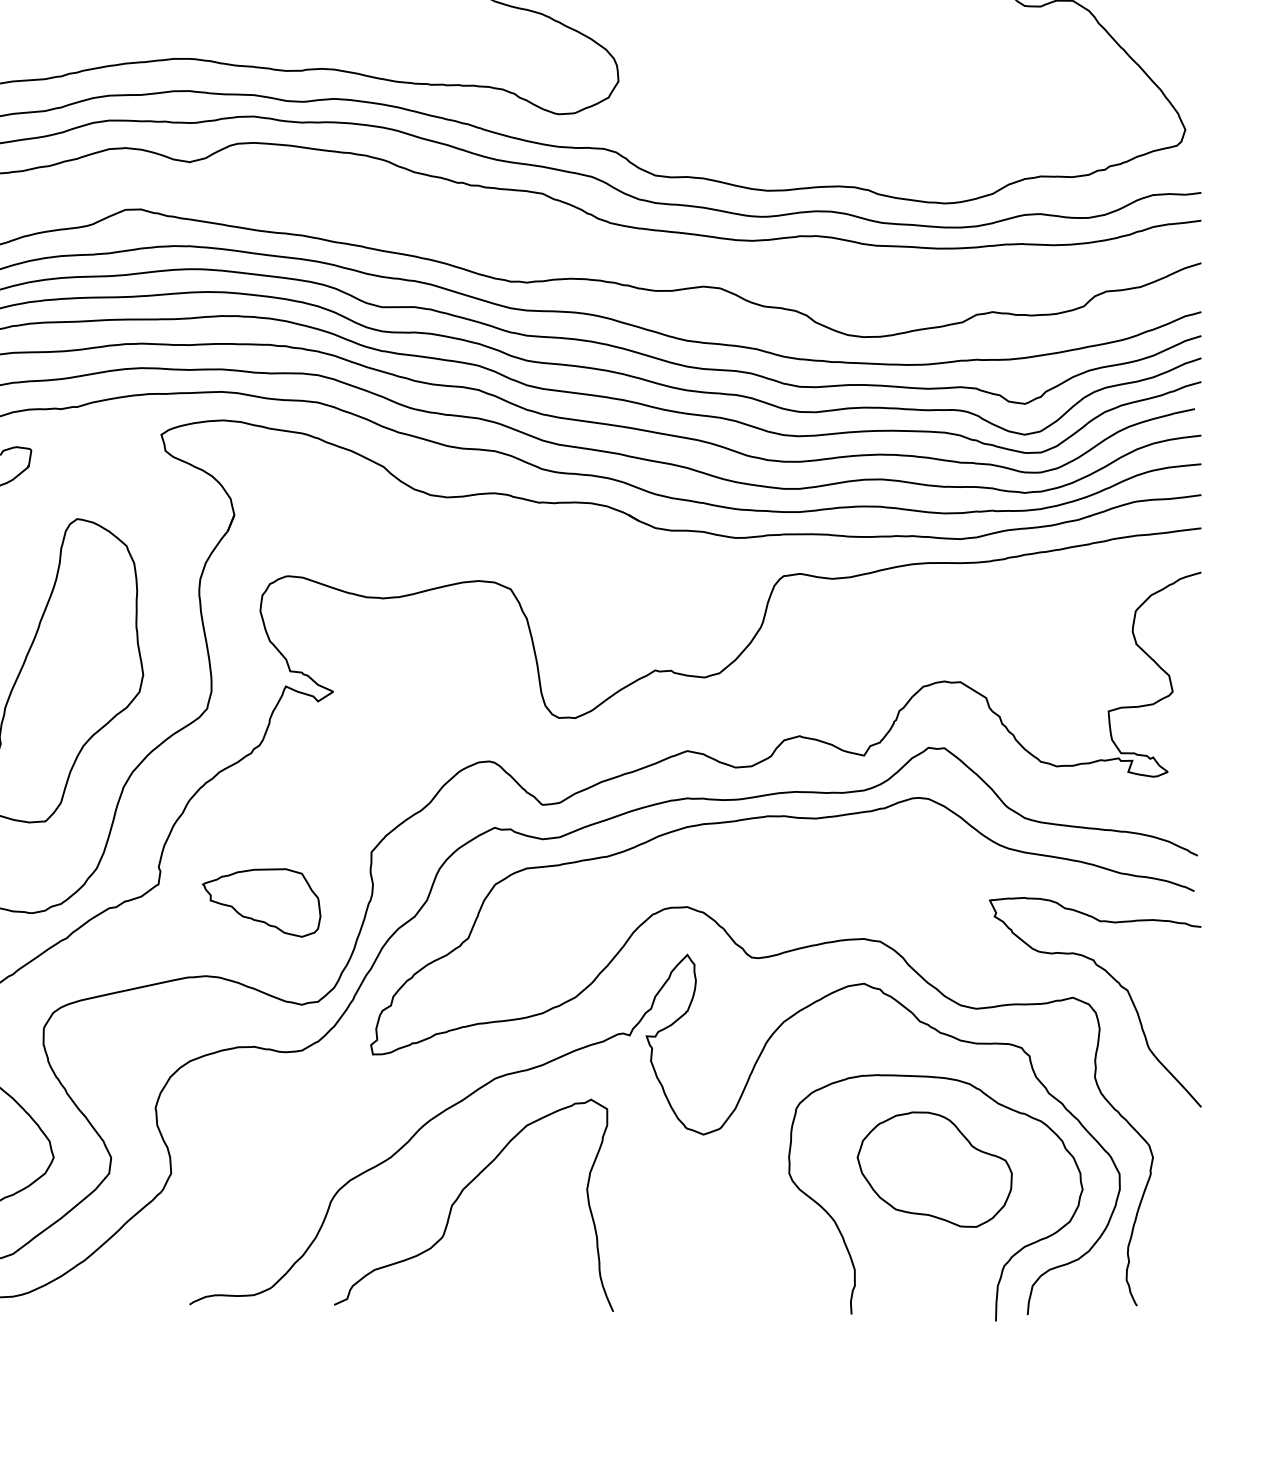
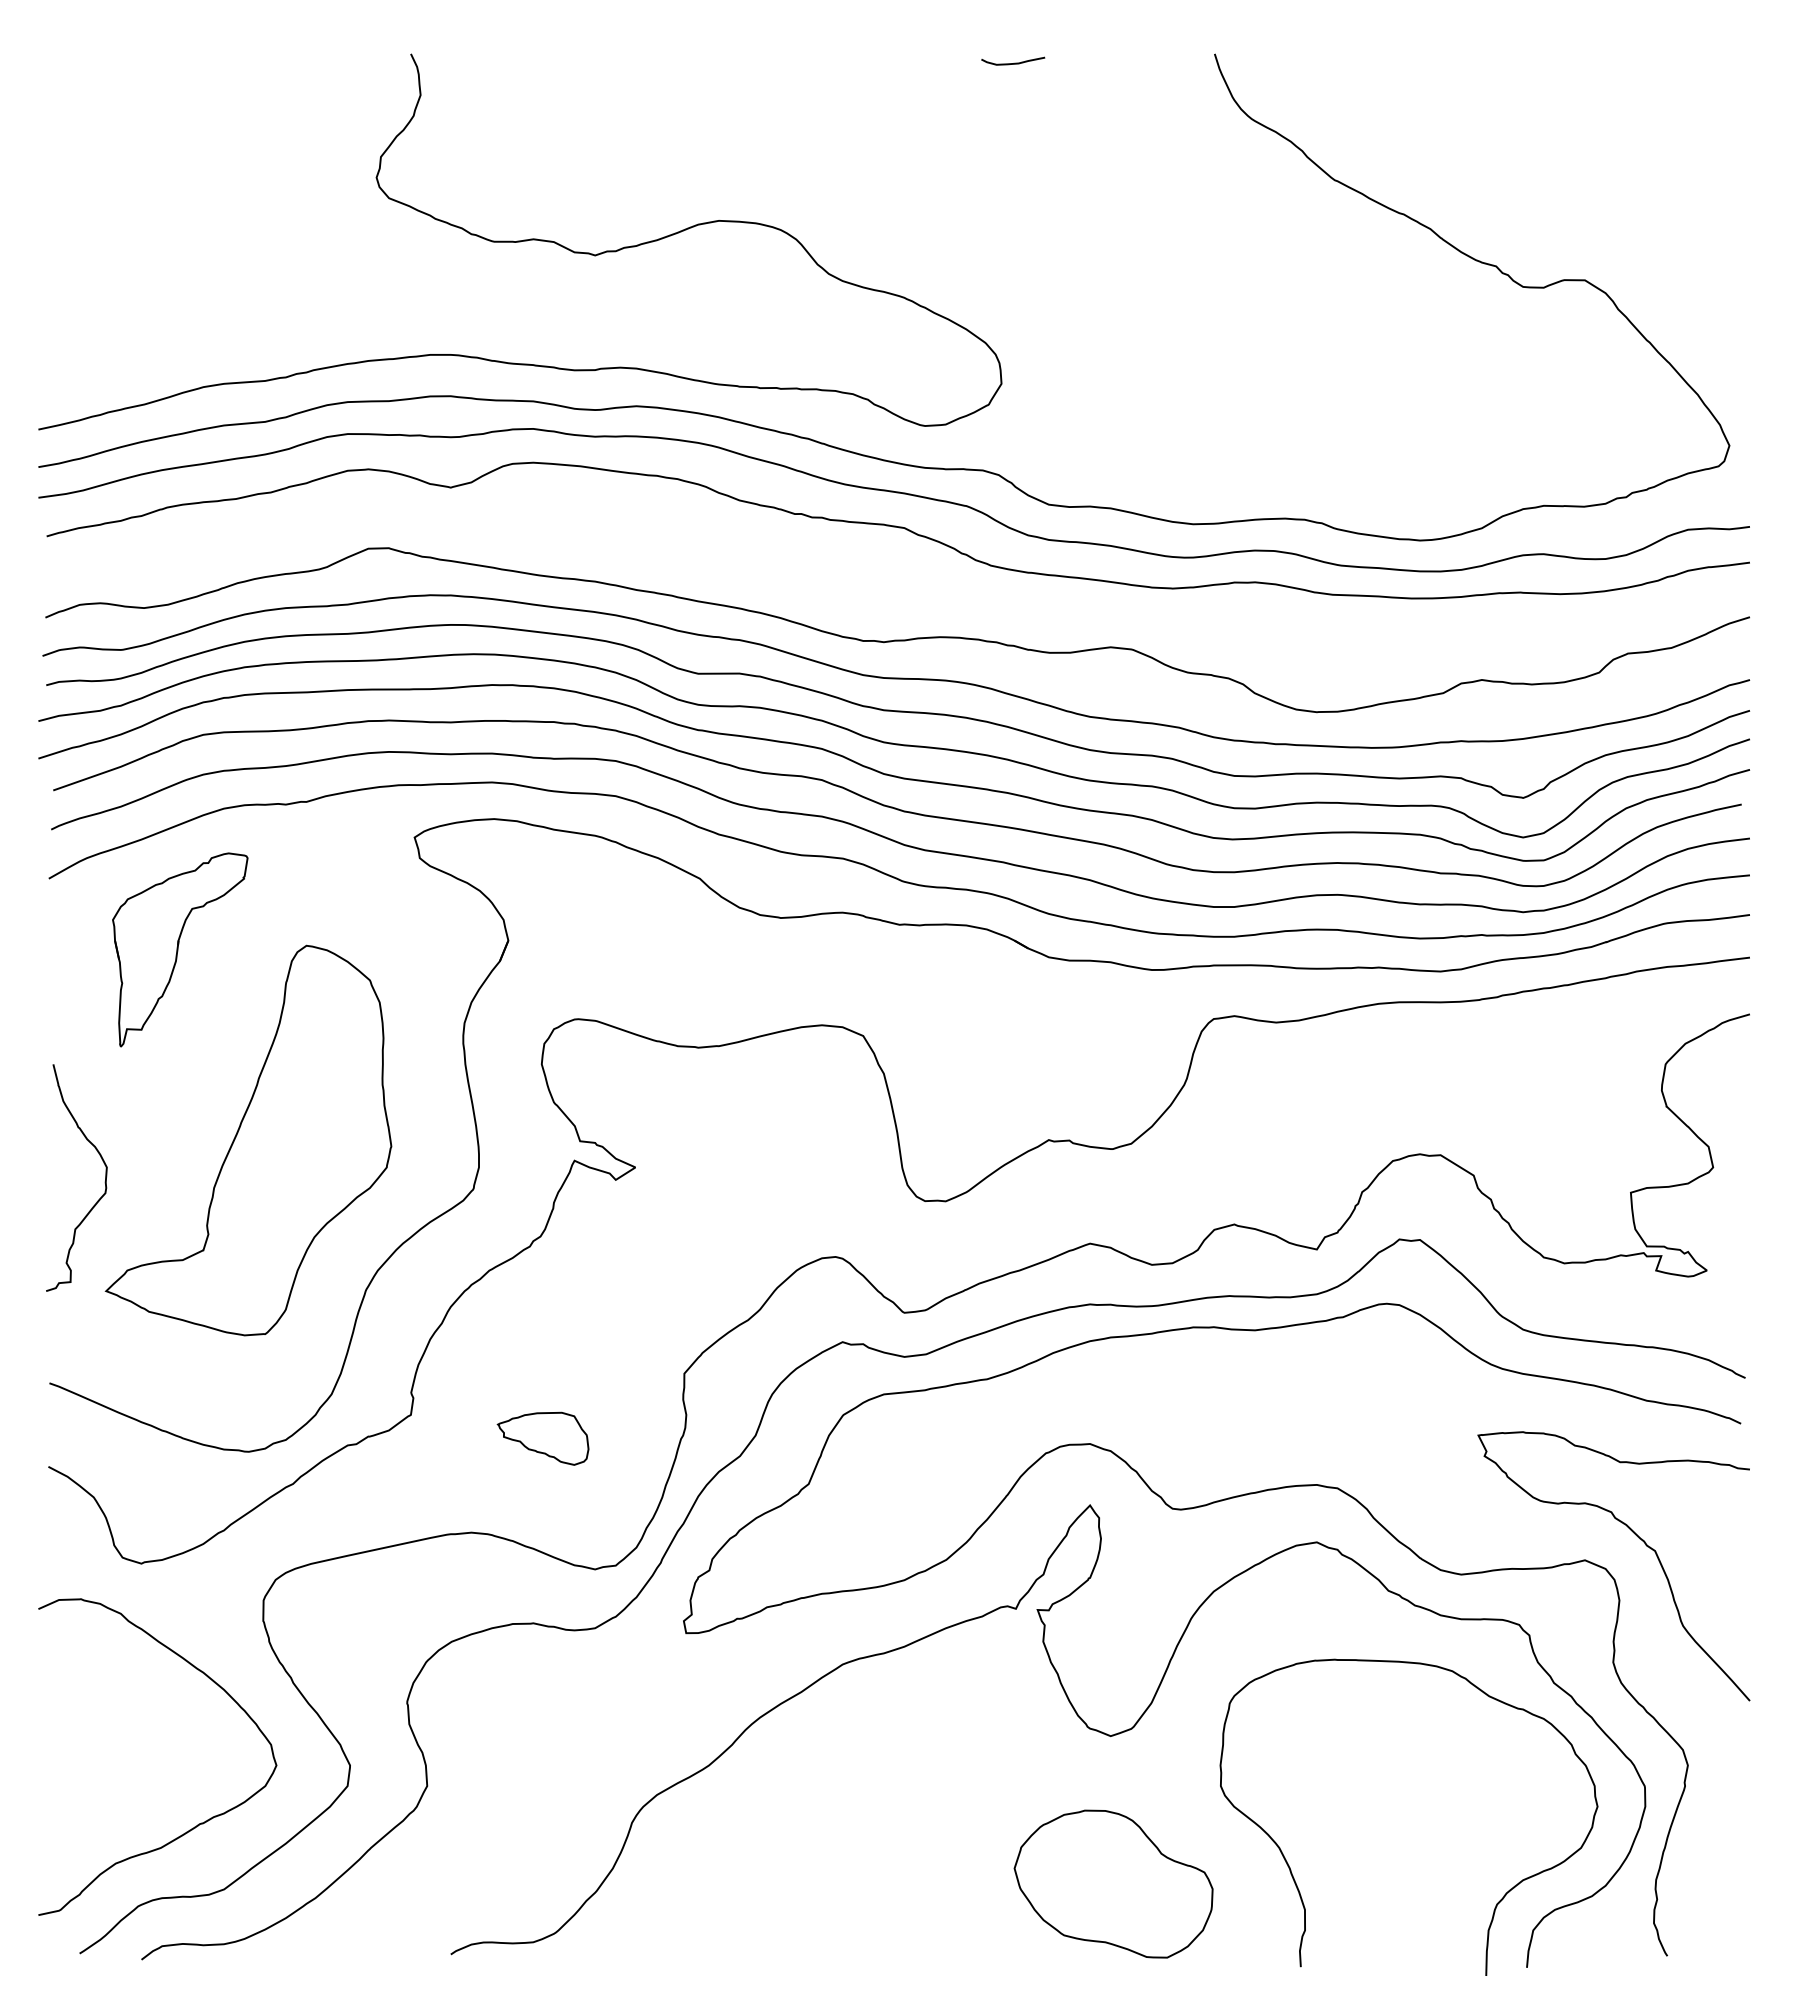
part: (261, 902) -> (542, 1438), size x0.6
part: (934, 1169) -> (1113, 1883), moved
curve: (460, 1195) -> (798, 1814), removed

